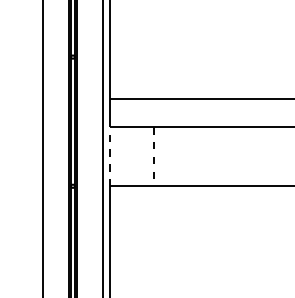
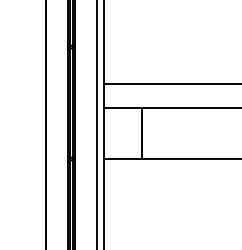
line: (109, 156) -> (103, 133), dashed -> solid
line: (154, 156) -> (142, 133), dashed -> solid

